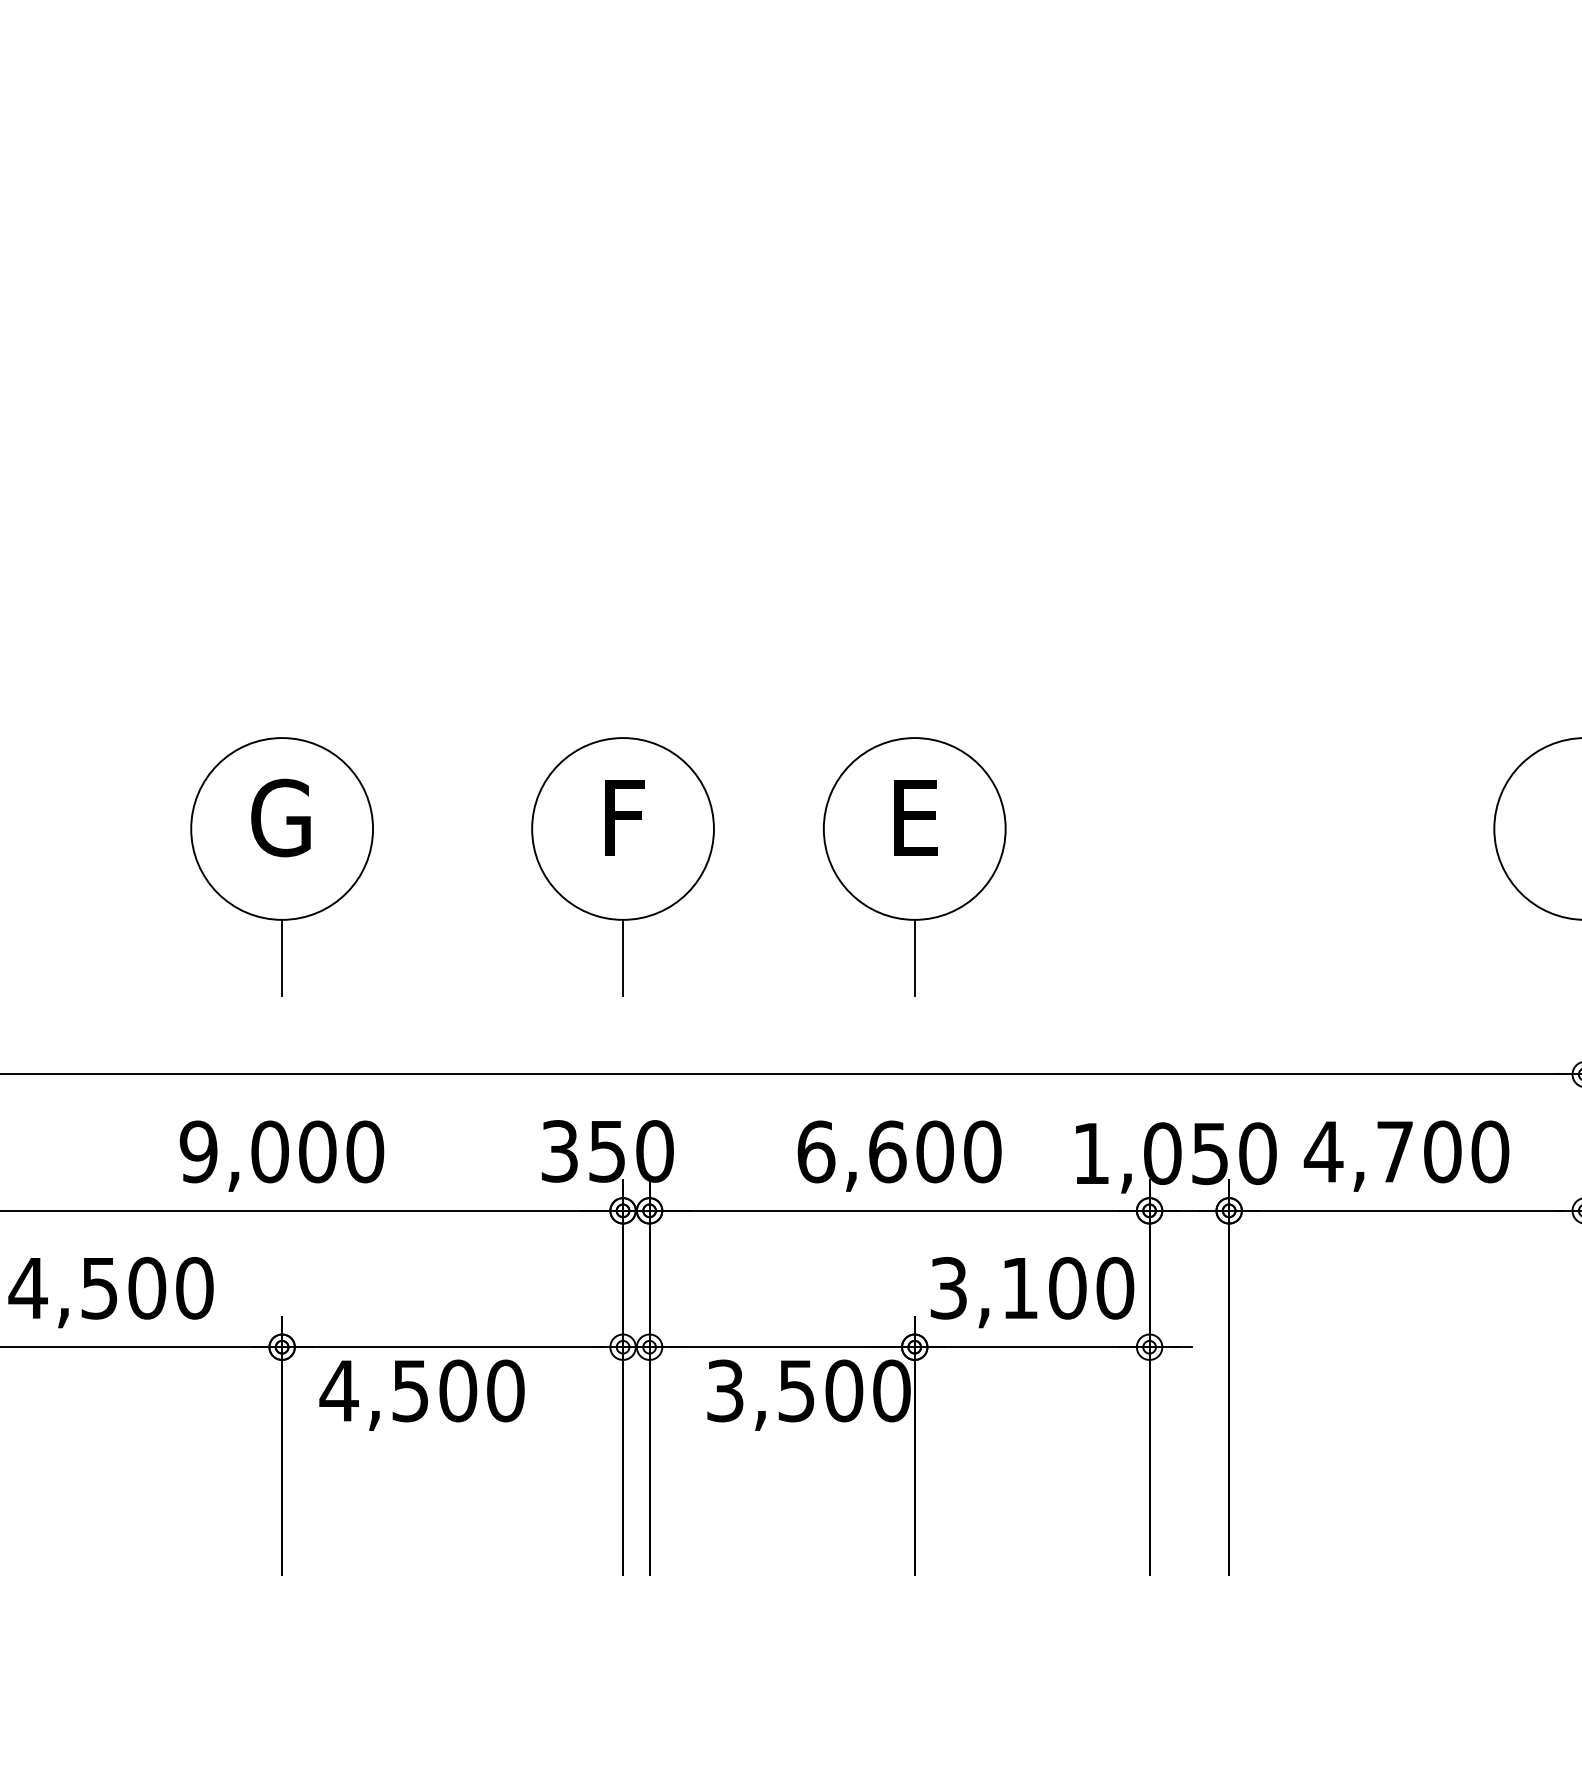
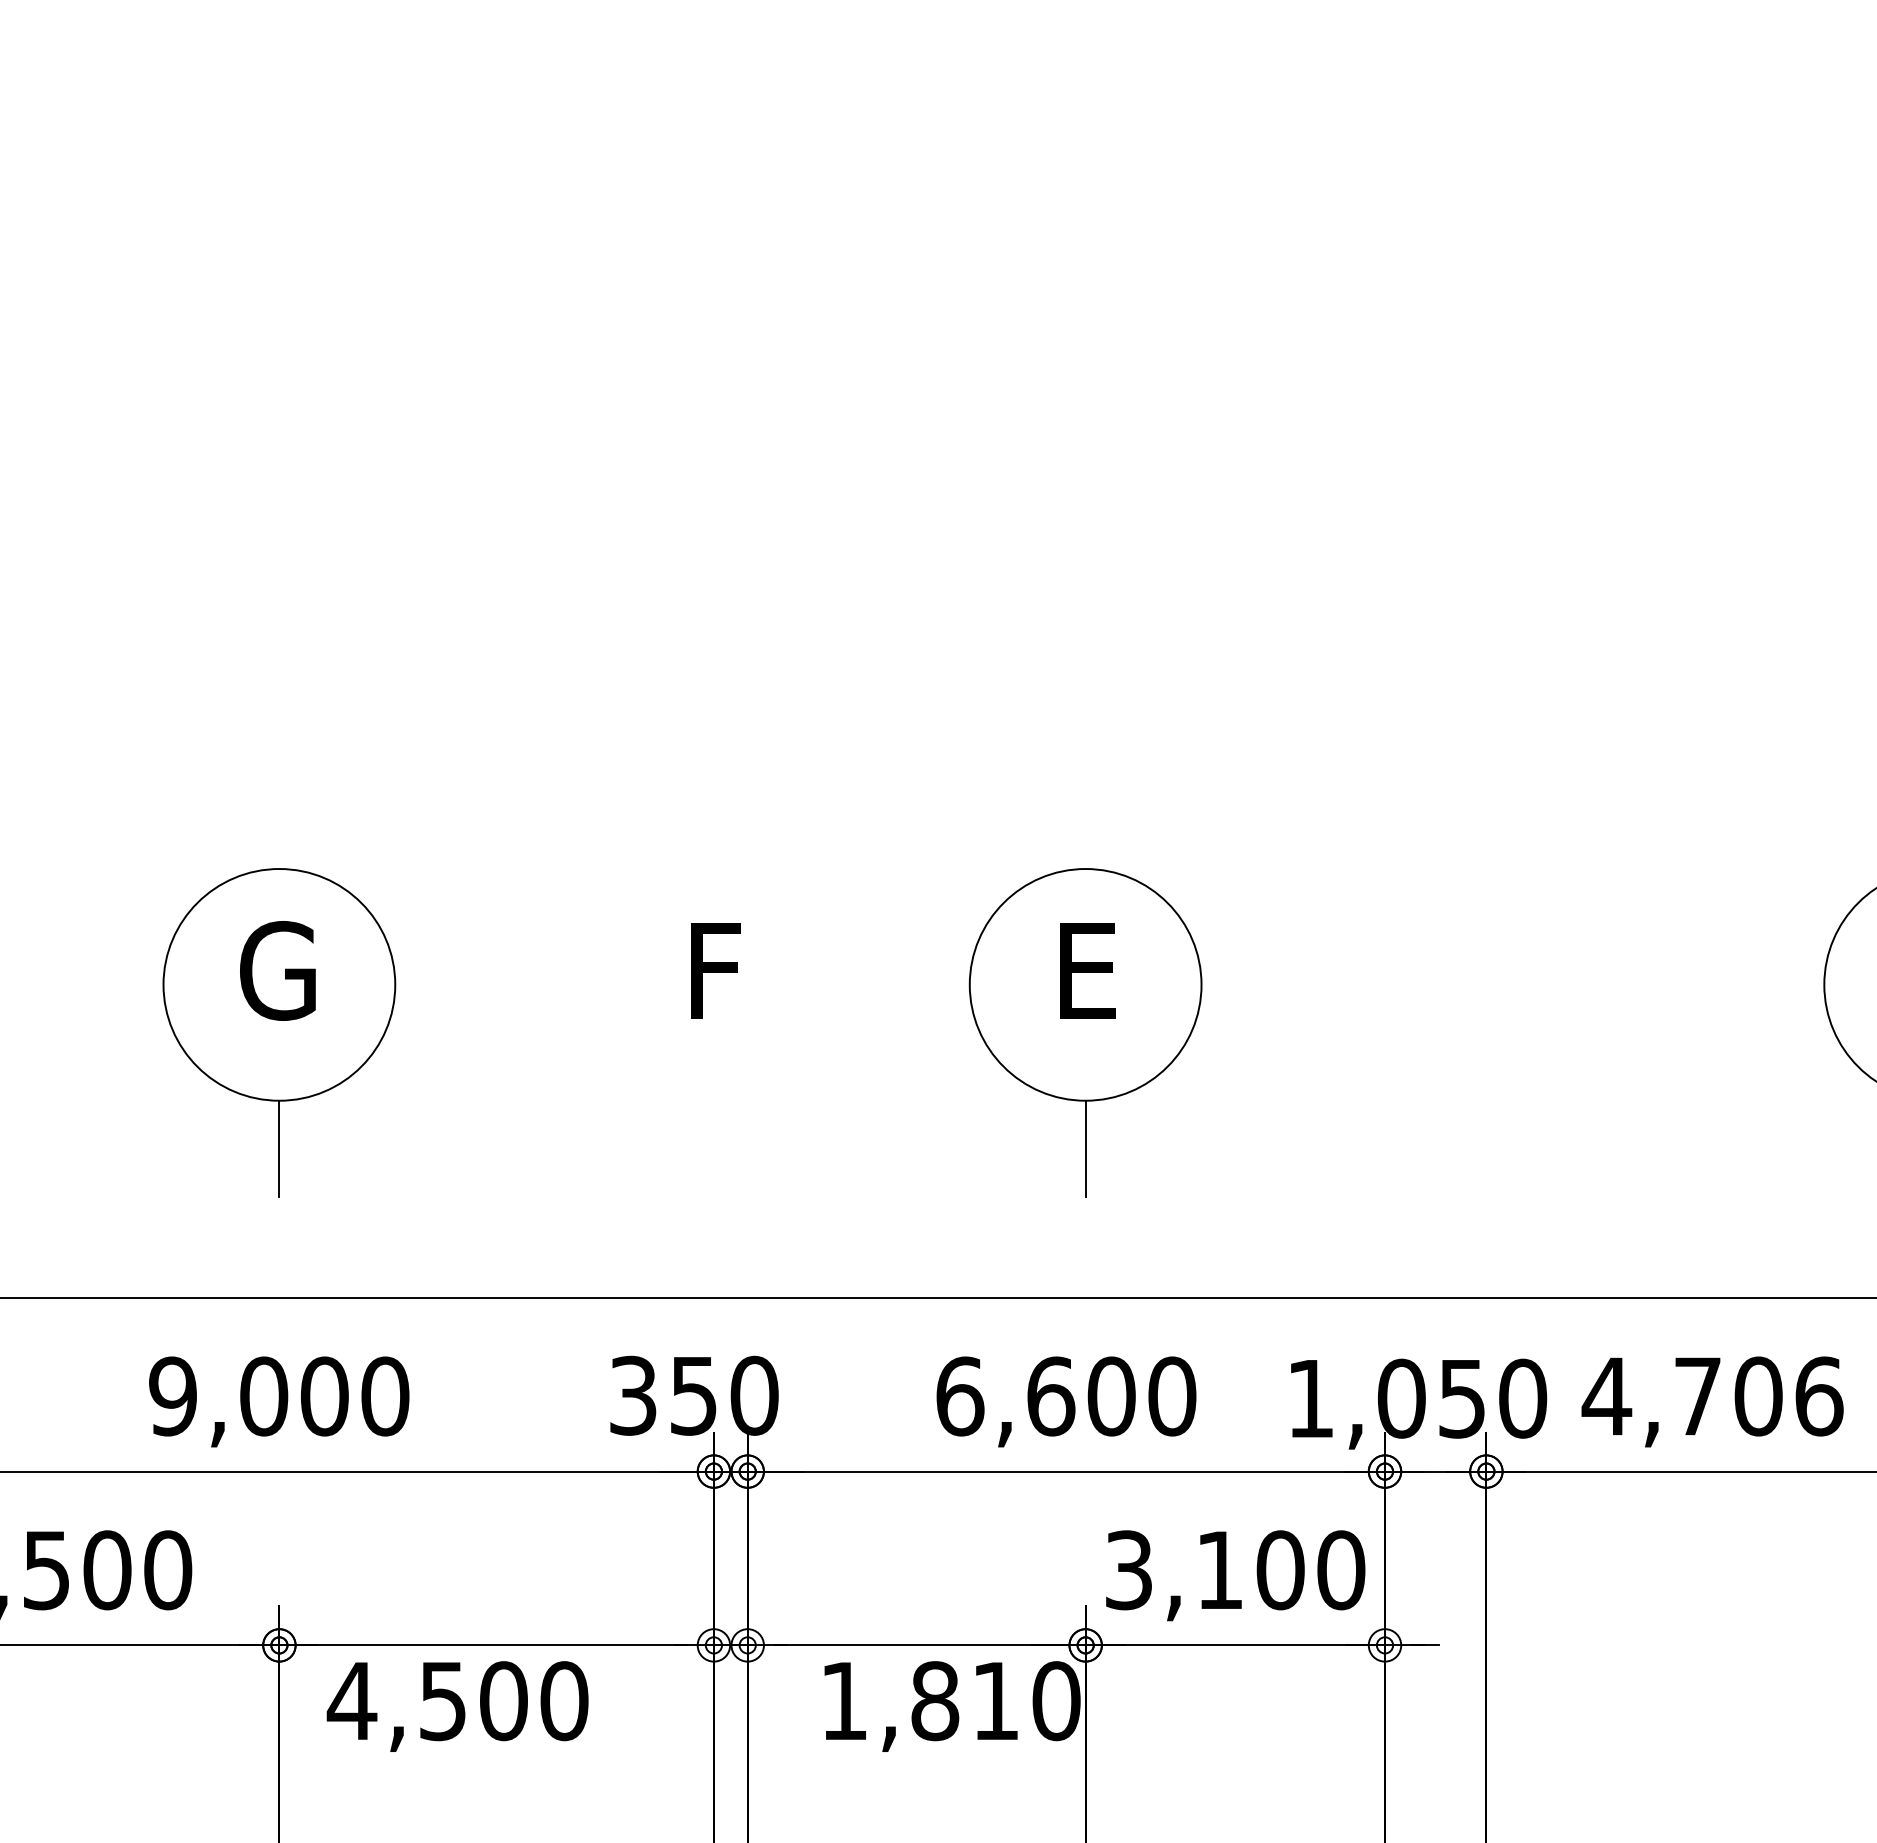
part: (622, 866) -> (713, 1032), removed
text: (1490, 1151) -> (1819, 1395), 4,700 -> 4,706
text: (785, 1390) -> (920, 1700), 3,500 -> 1,810

